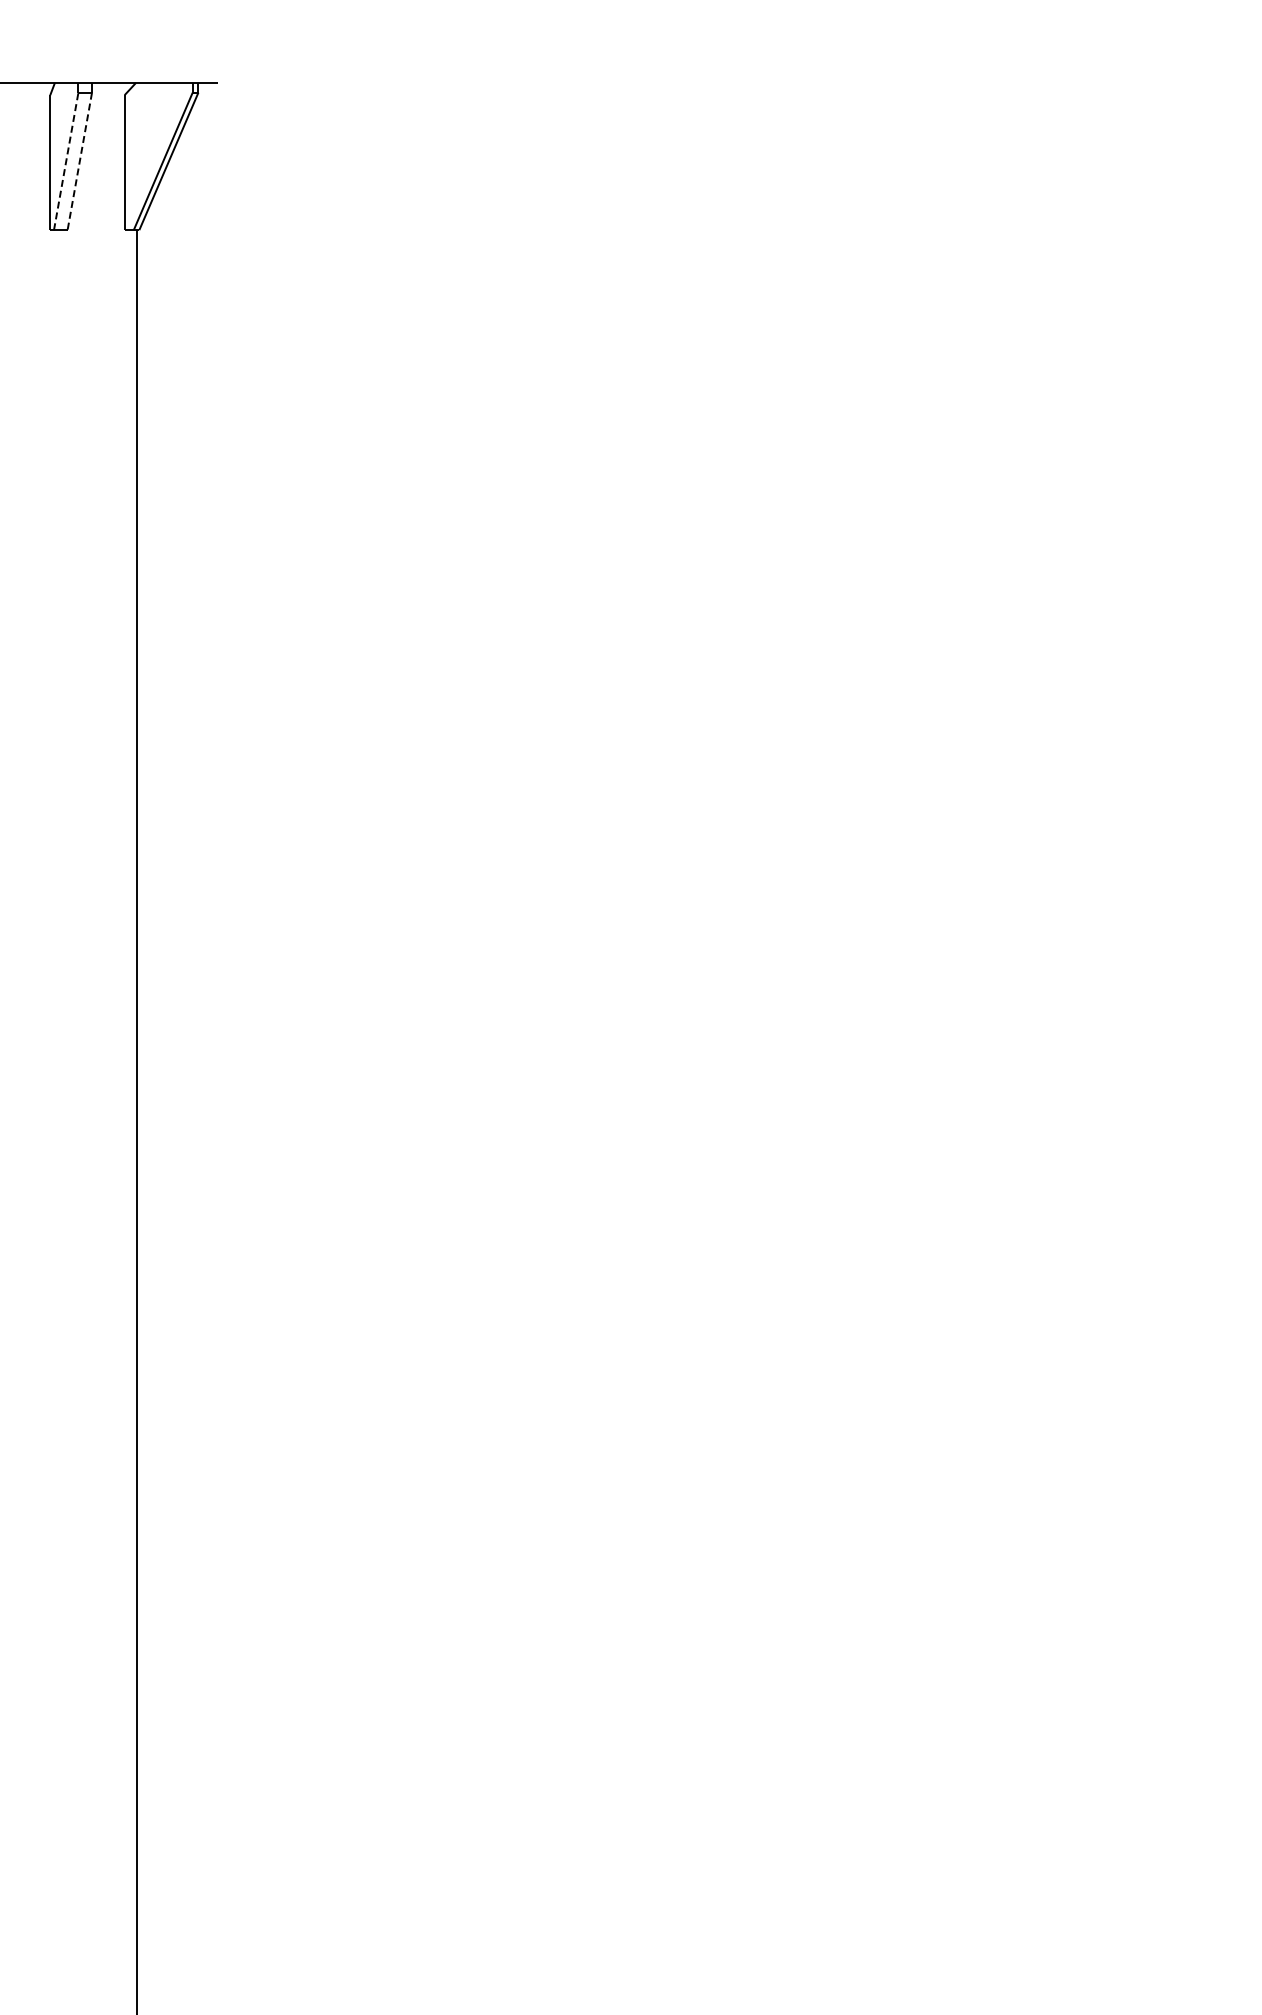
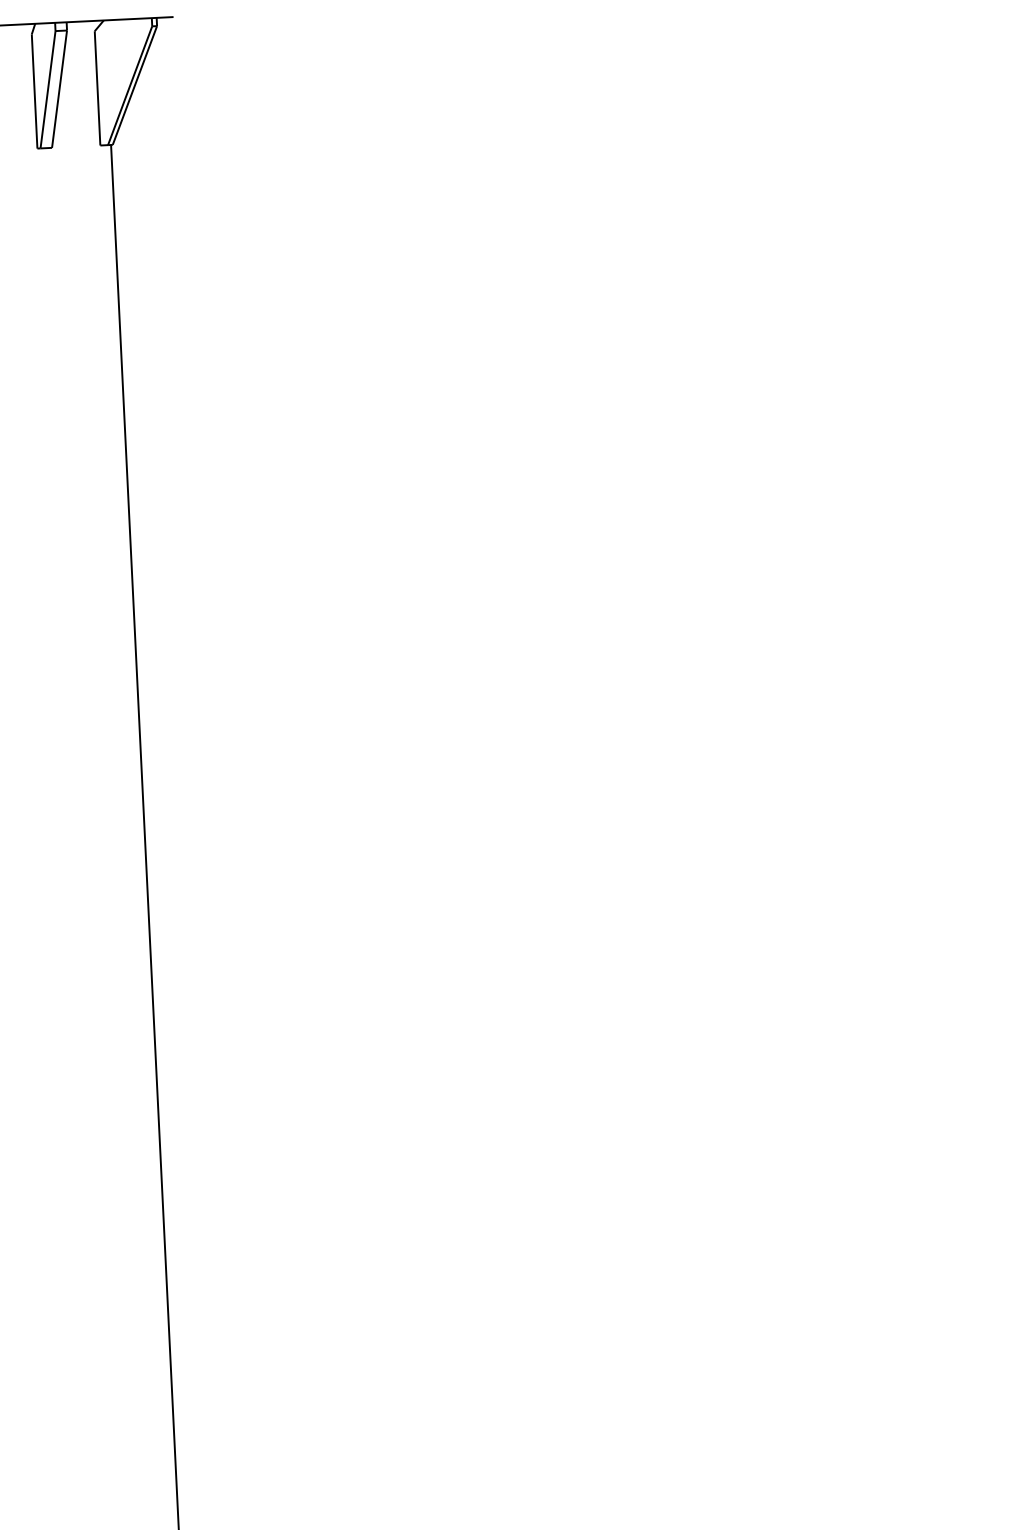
line: (66, 161) -> (48, 89), dashed -> solid
line: (79, 161) -> (59, 89), dashed -> solid

